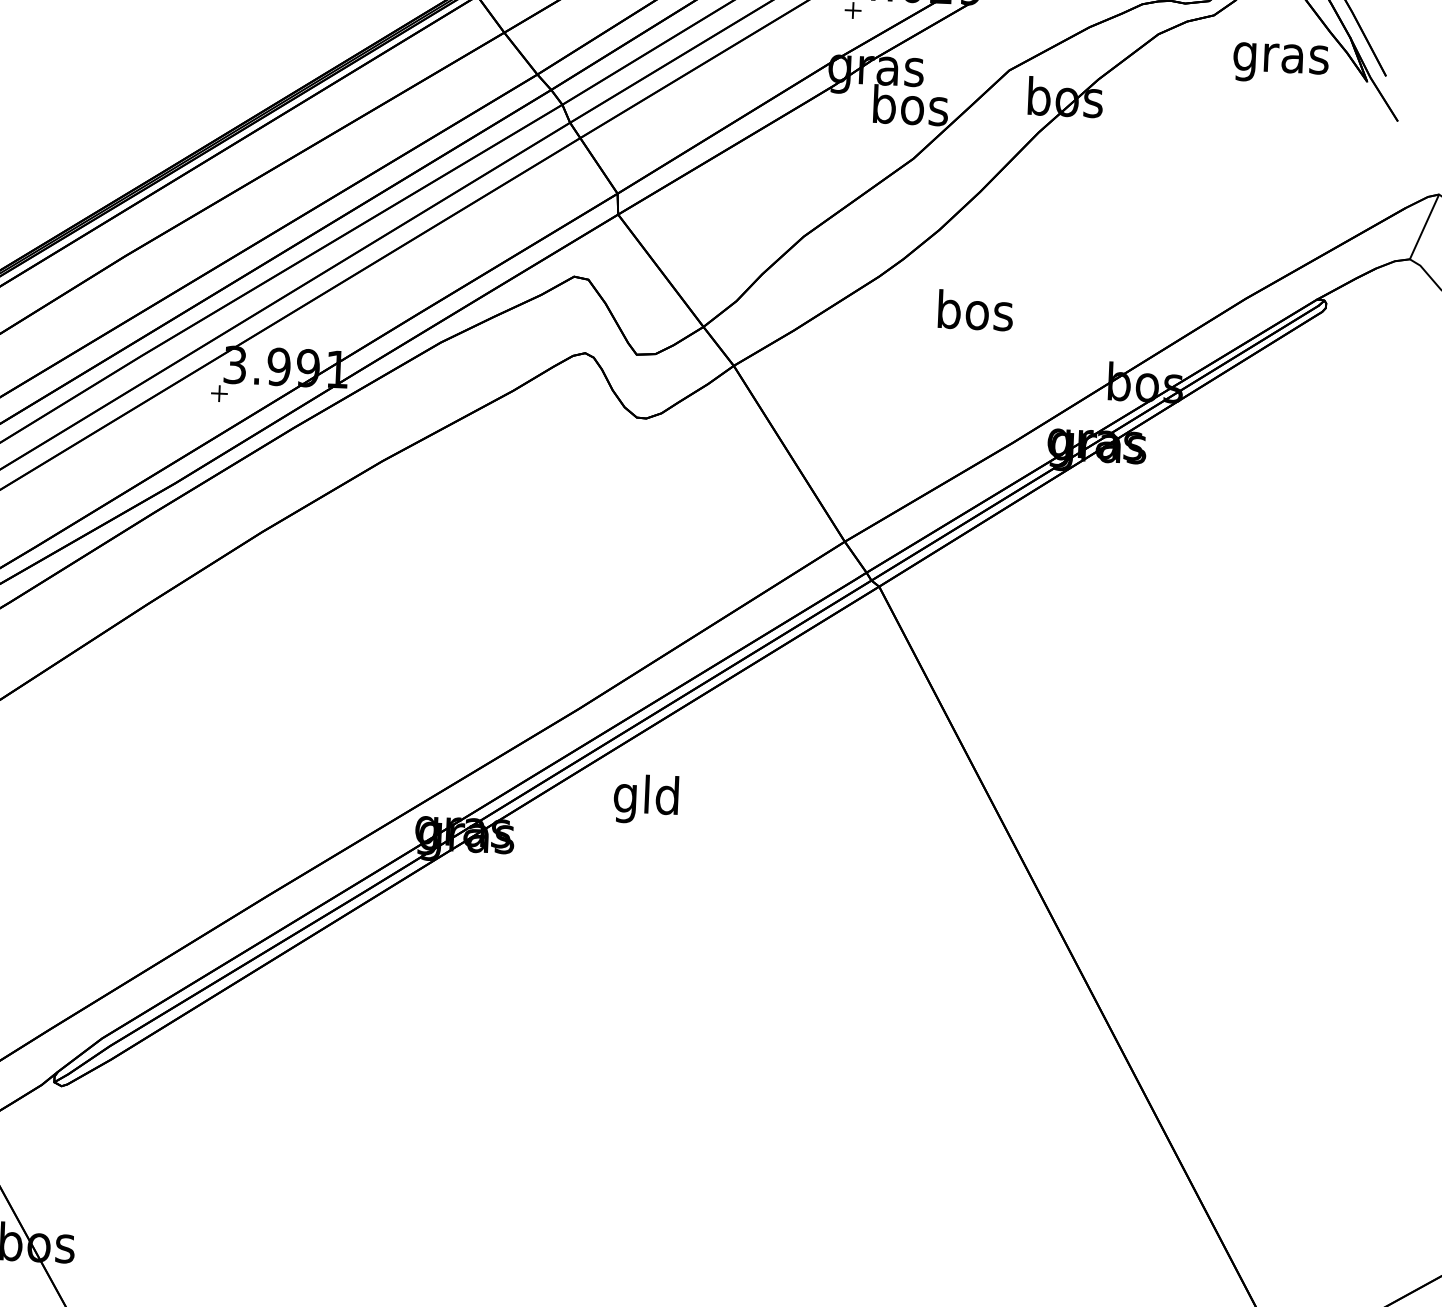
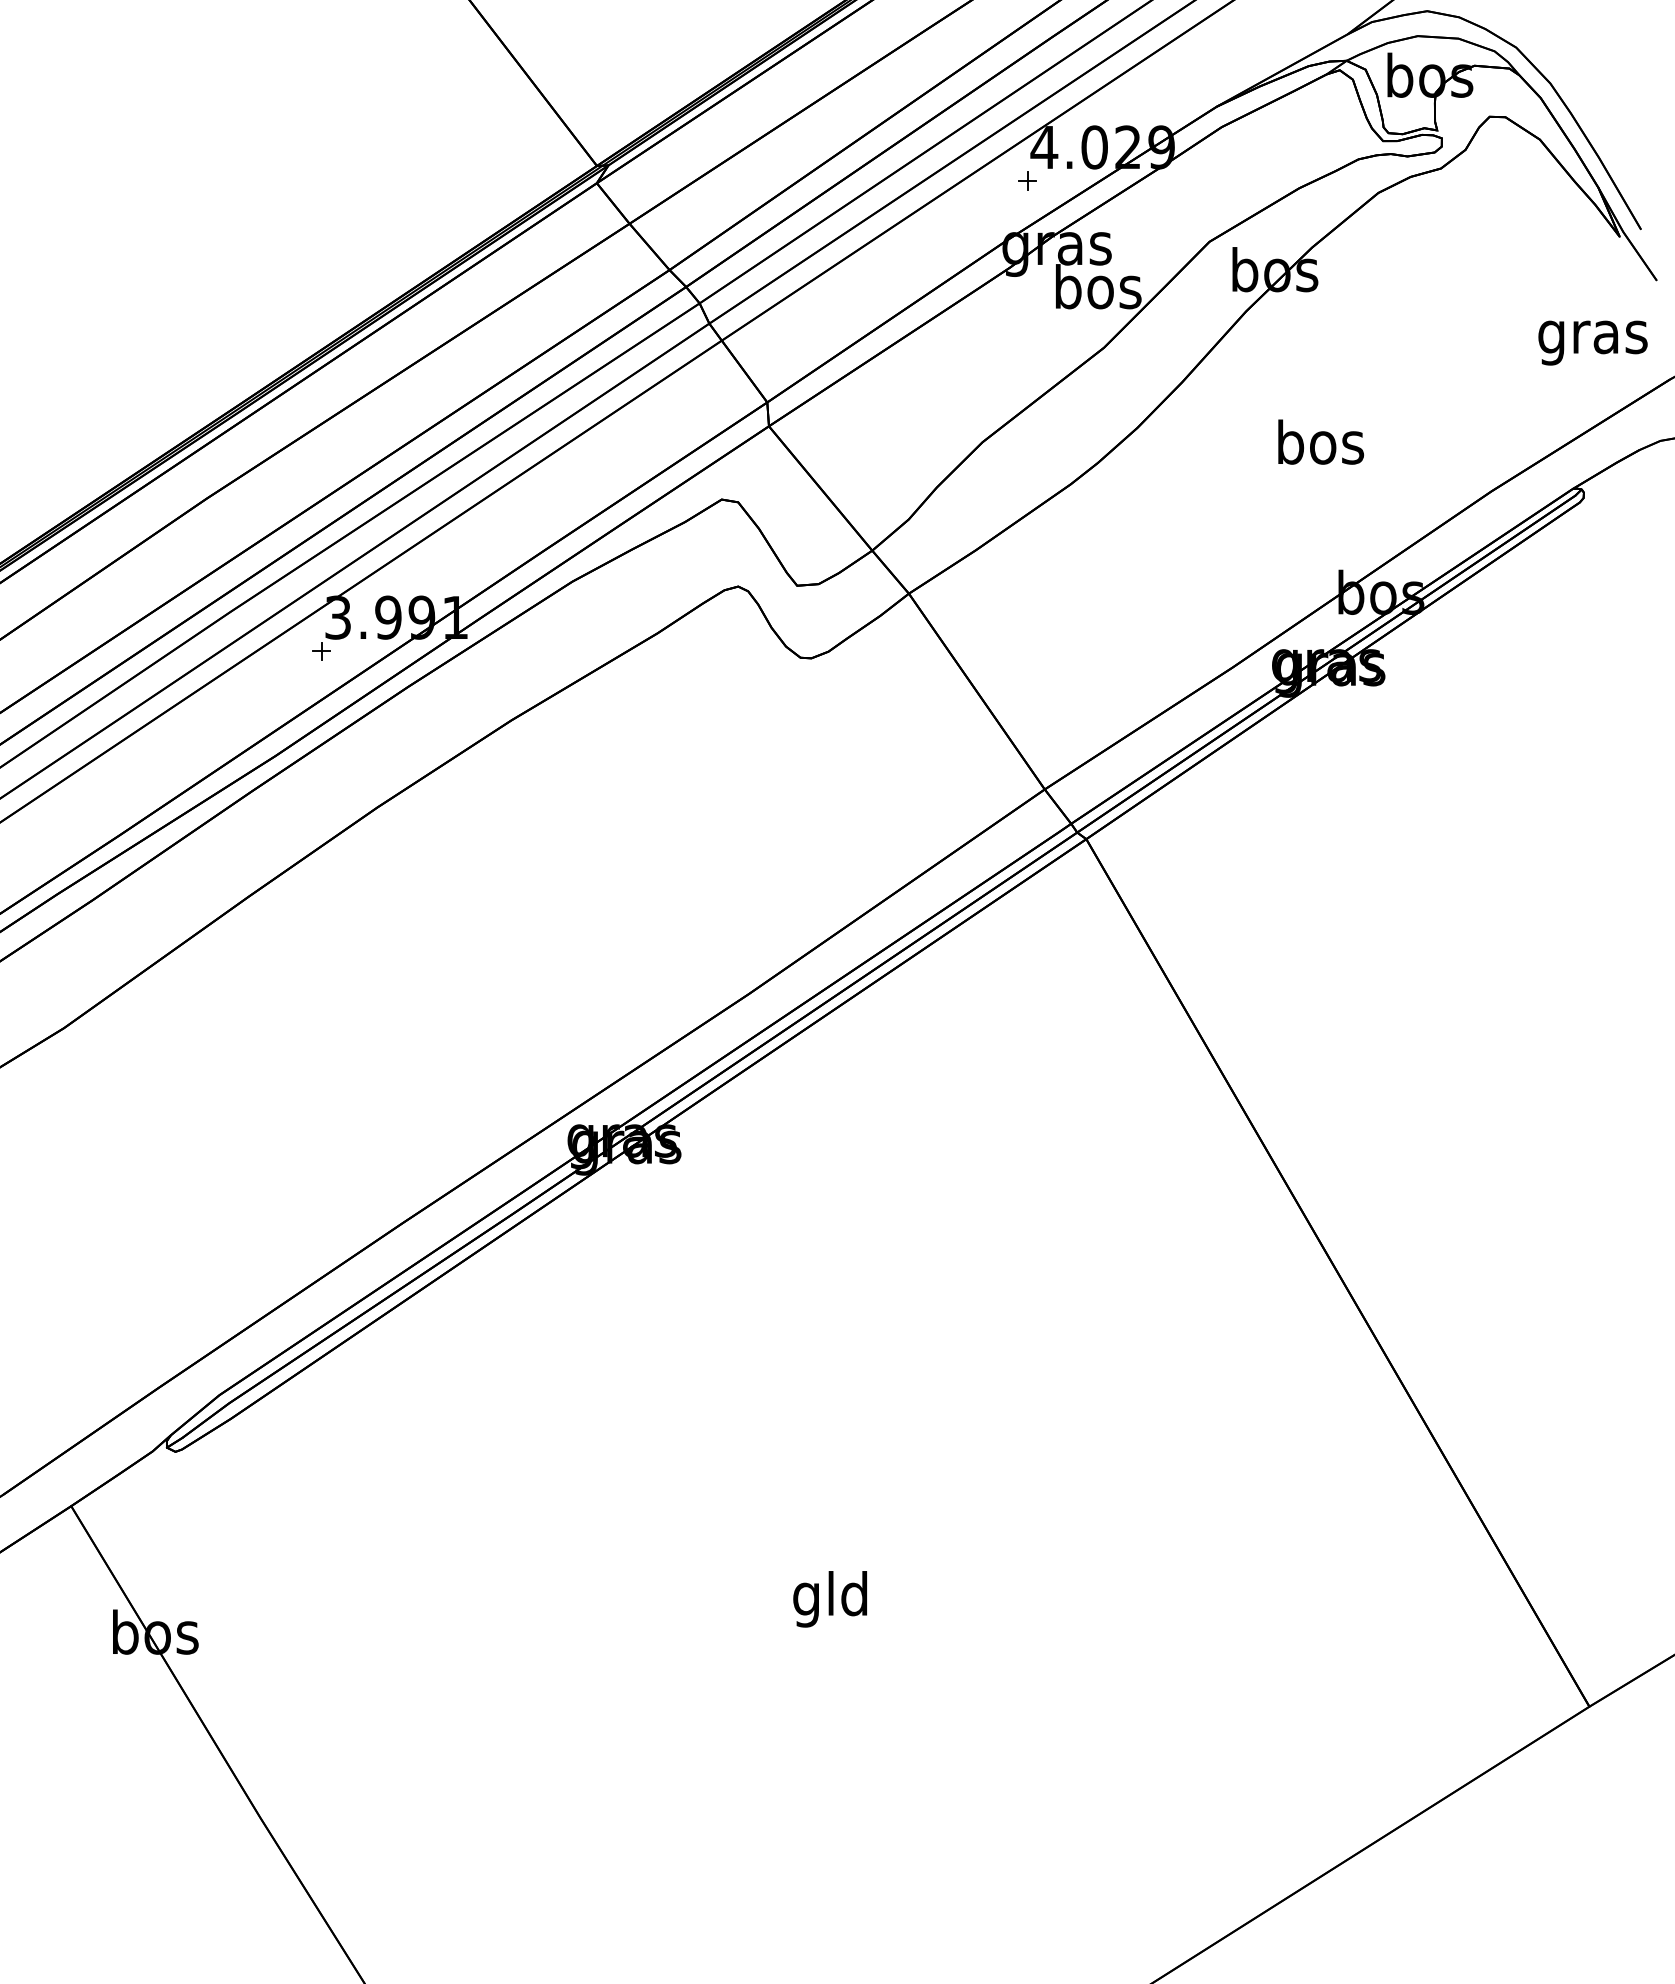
text: (1280, 62) -> (1592, 342), moved
text: (975, 309) -> (1320, 441), moved
text: (645, 799) -> (829, 1599), moved

